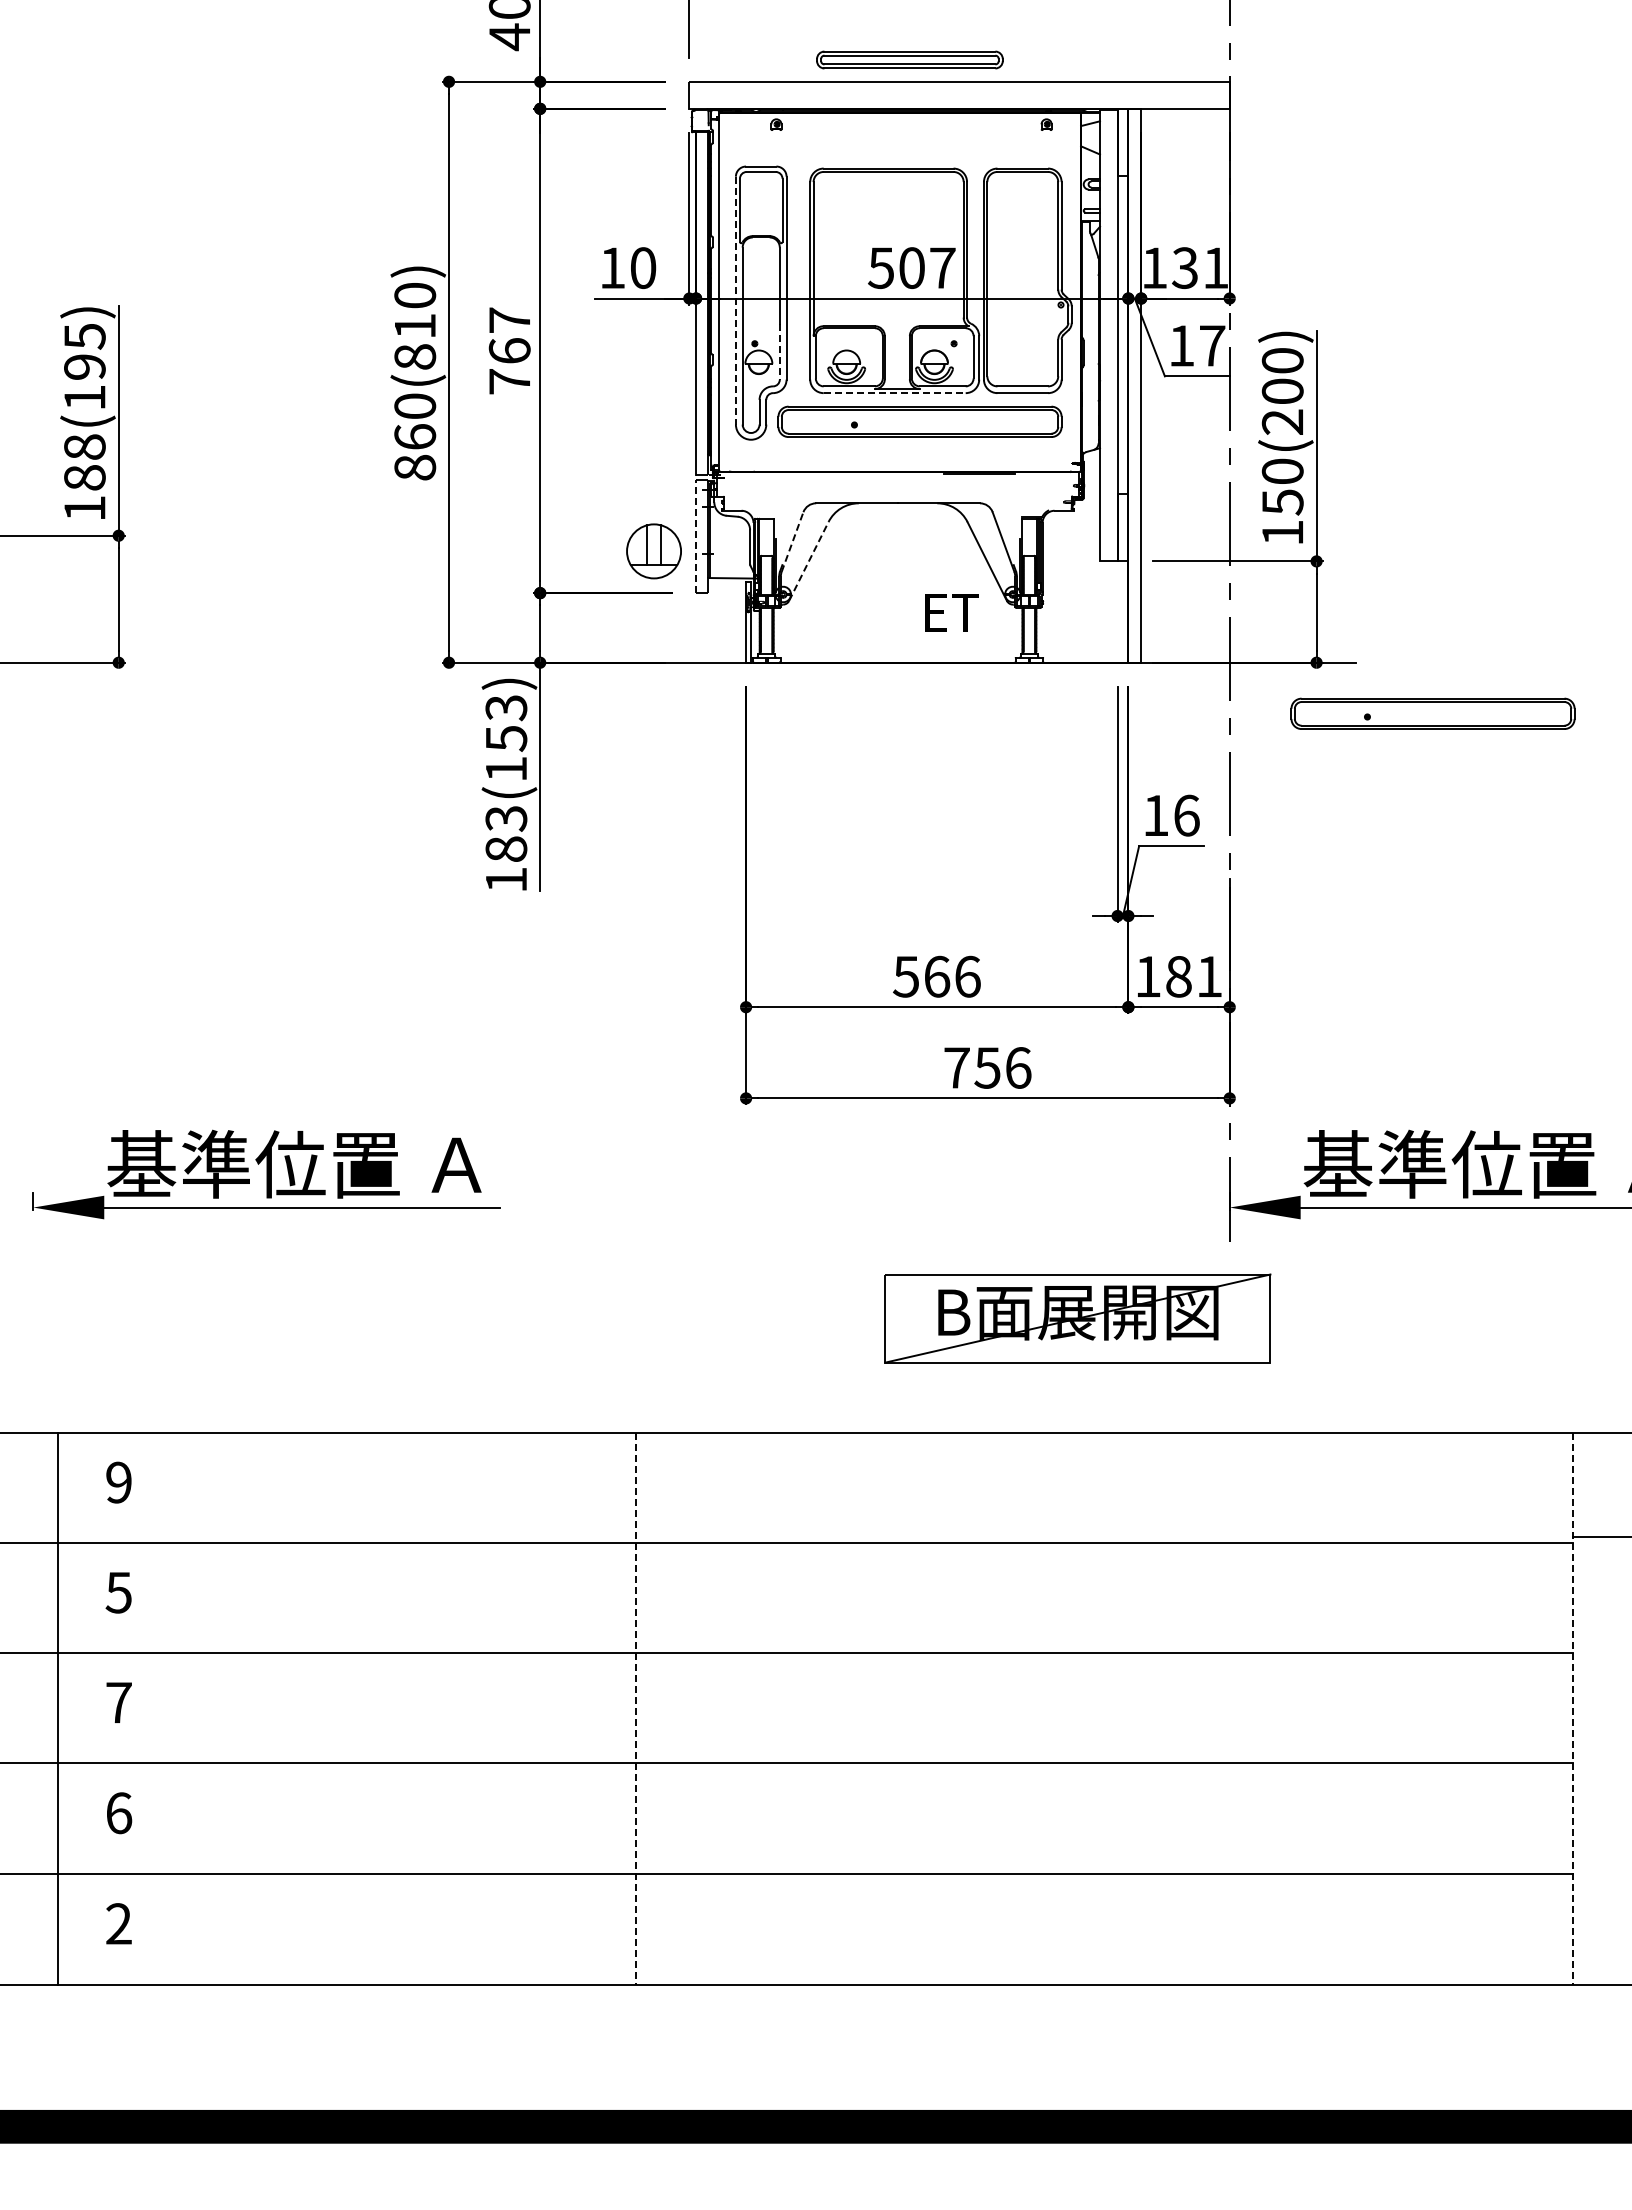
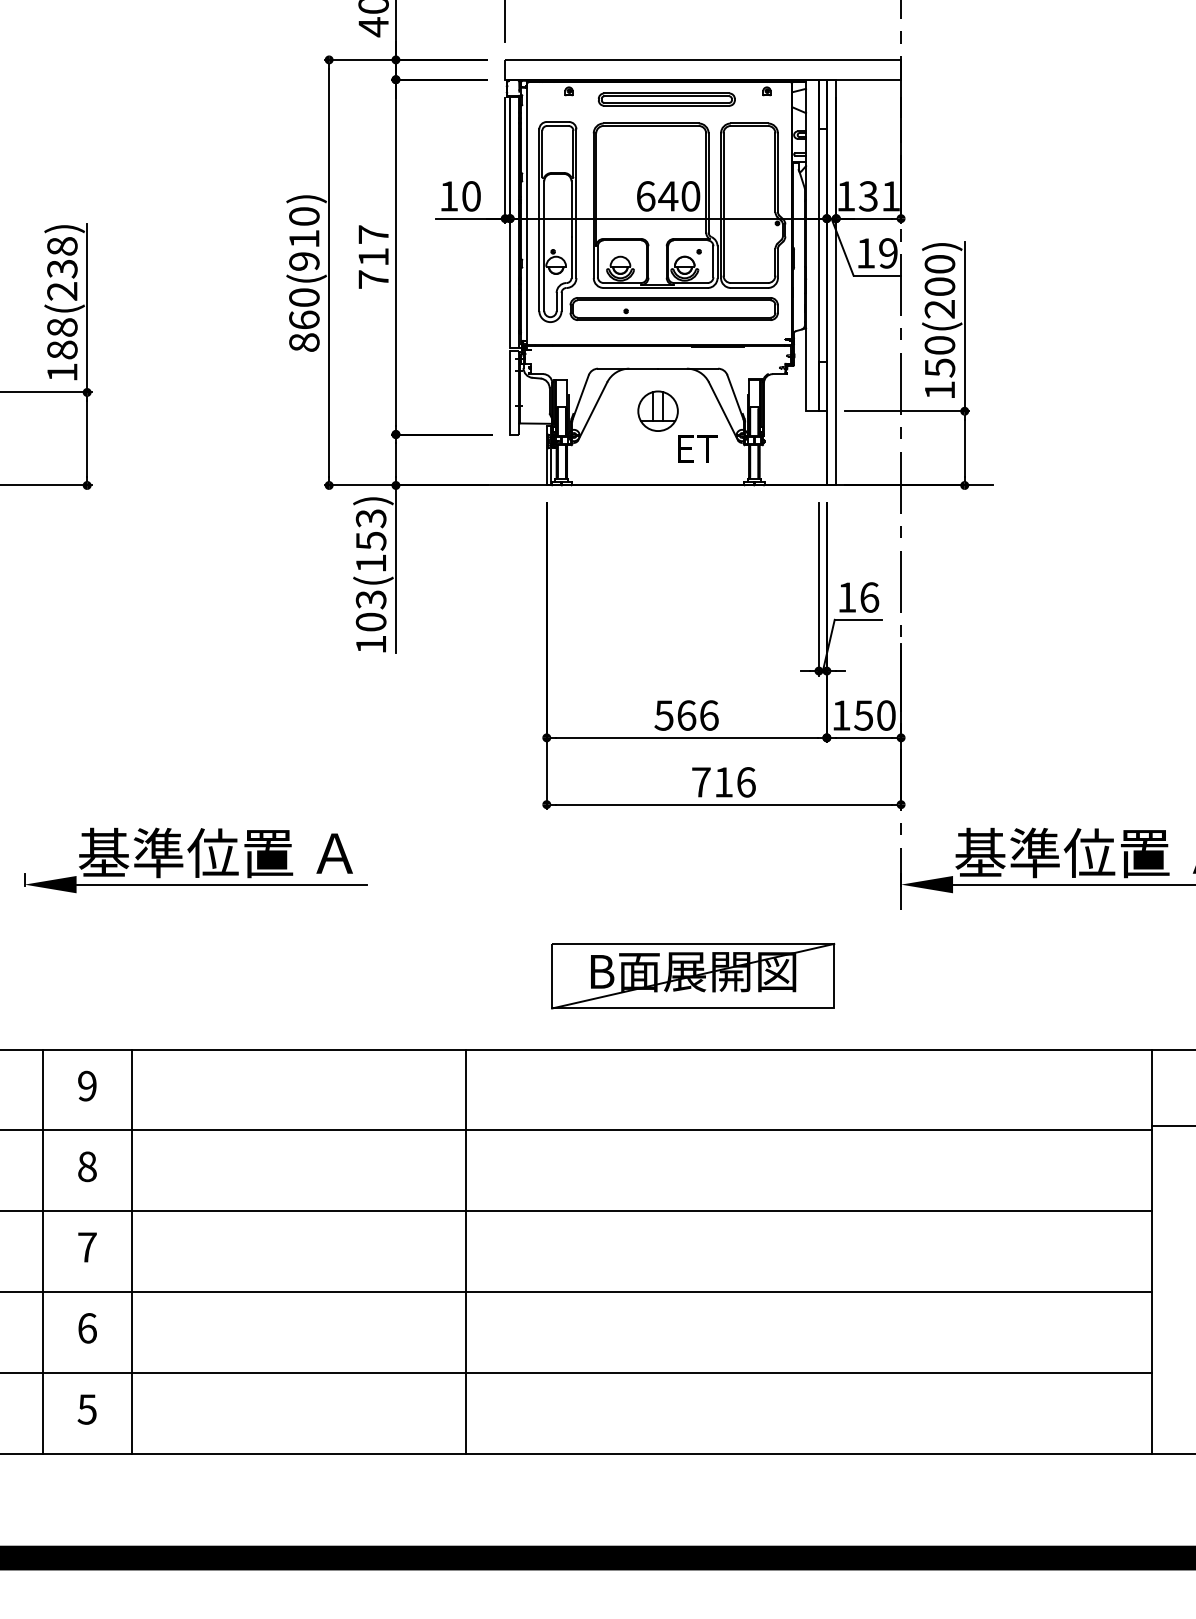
part: (909, 59) -> (666, 99), moved
text: (911, 268) -> (667, 196), 507 -> 640
line: (735, 300) -> (539, 220), dashed -> solid
text: (1212, 345) -> (888, 253), 17 -> 19
text: (509, 350) -> (373, 256), 767 -> 717
line: (779, 352) -> (571, 258), dashed -> solid
text: (415, 356) -> (304, 261), 860(810) -> 860(910)
text: (84, 366) -> (62, 268), 188(195) -> 188(238)
line: (894, 393) -> (655, 288), dashed -> solid
line: (696, 536) -> (510, 393), dashed -> solid
line: (792, 542) -> (580, 397), dashed -> solid
part: (653, 551) -> (657, 411), moved
line: (809, 561) -> (593, 411), dashed -> solid
part: (1432, 713) -> (1049, 522), removed
text: (506, 848) -> (371, 621), 183(153) -> 103(153)
text: (1193, 976) -> (874, 715), 181 -> 150
text: (987, 1067) -> (723, 782), 756 -> 716
part: (1077, 1318) -> (692, 976), moved
text: (118, 1592) -> (87, 1166), 5 -> 8
line: (180, 1708) -> (132, 1251), added
line: (636, 1708) -> (466, 1251), dashed -> solid
line: (1572, 1708) -> (1152, 1251), dashed -> solid
text: (118, 1923) -> (87, 1409), 2 -> 5

